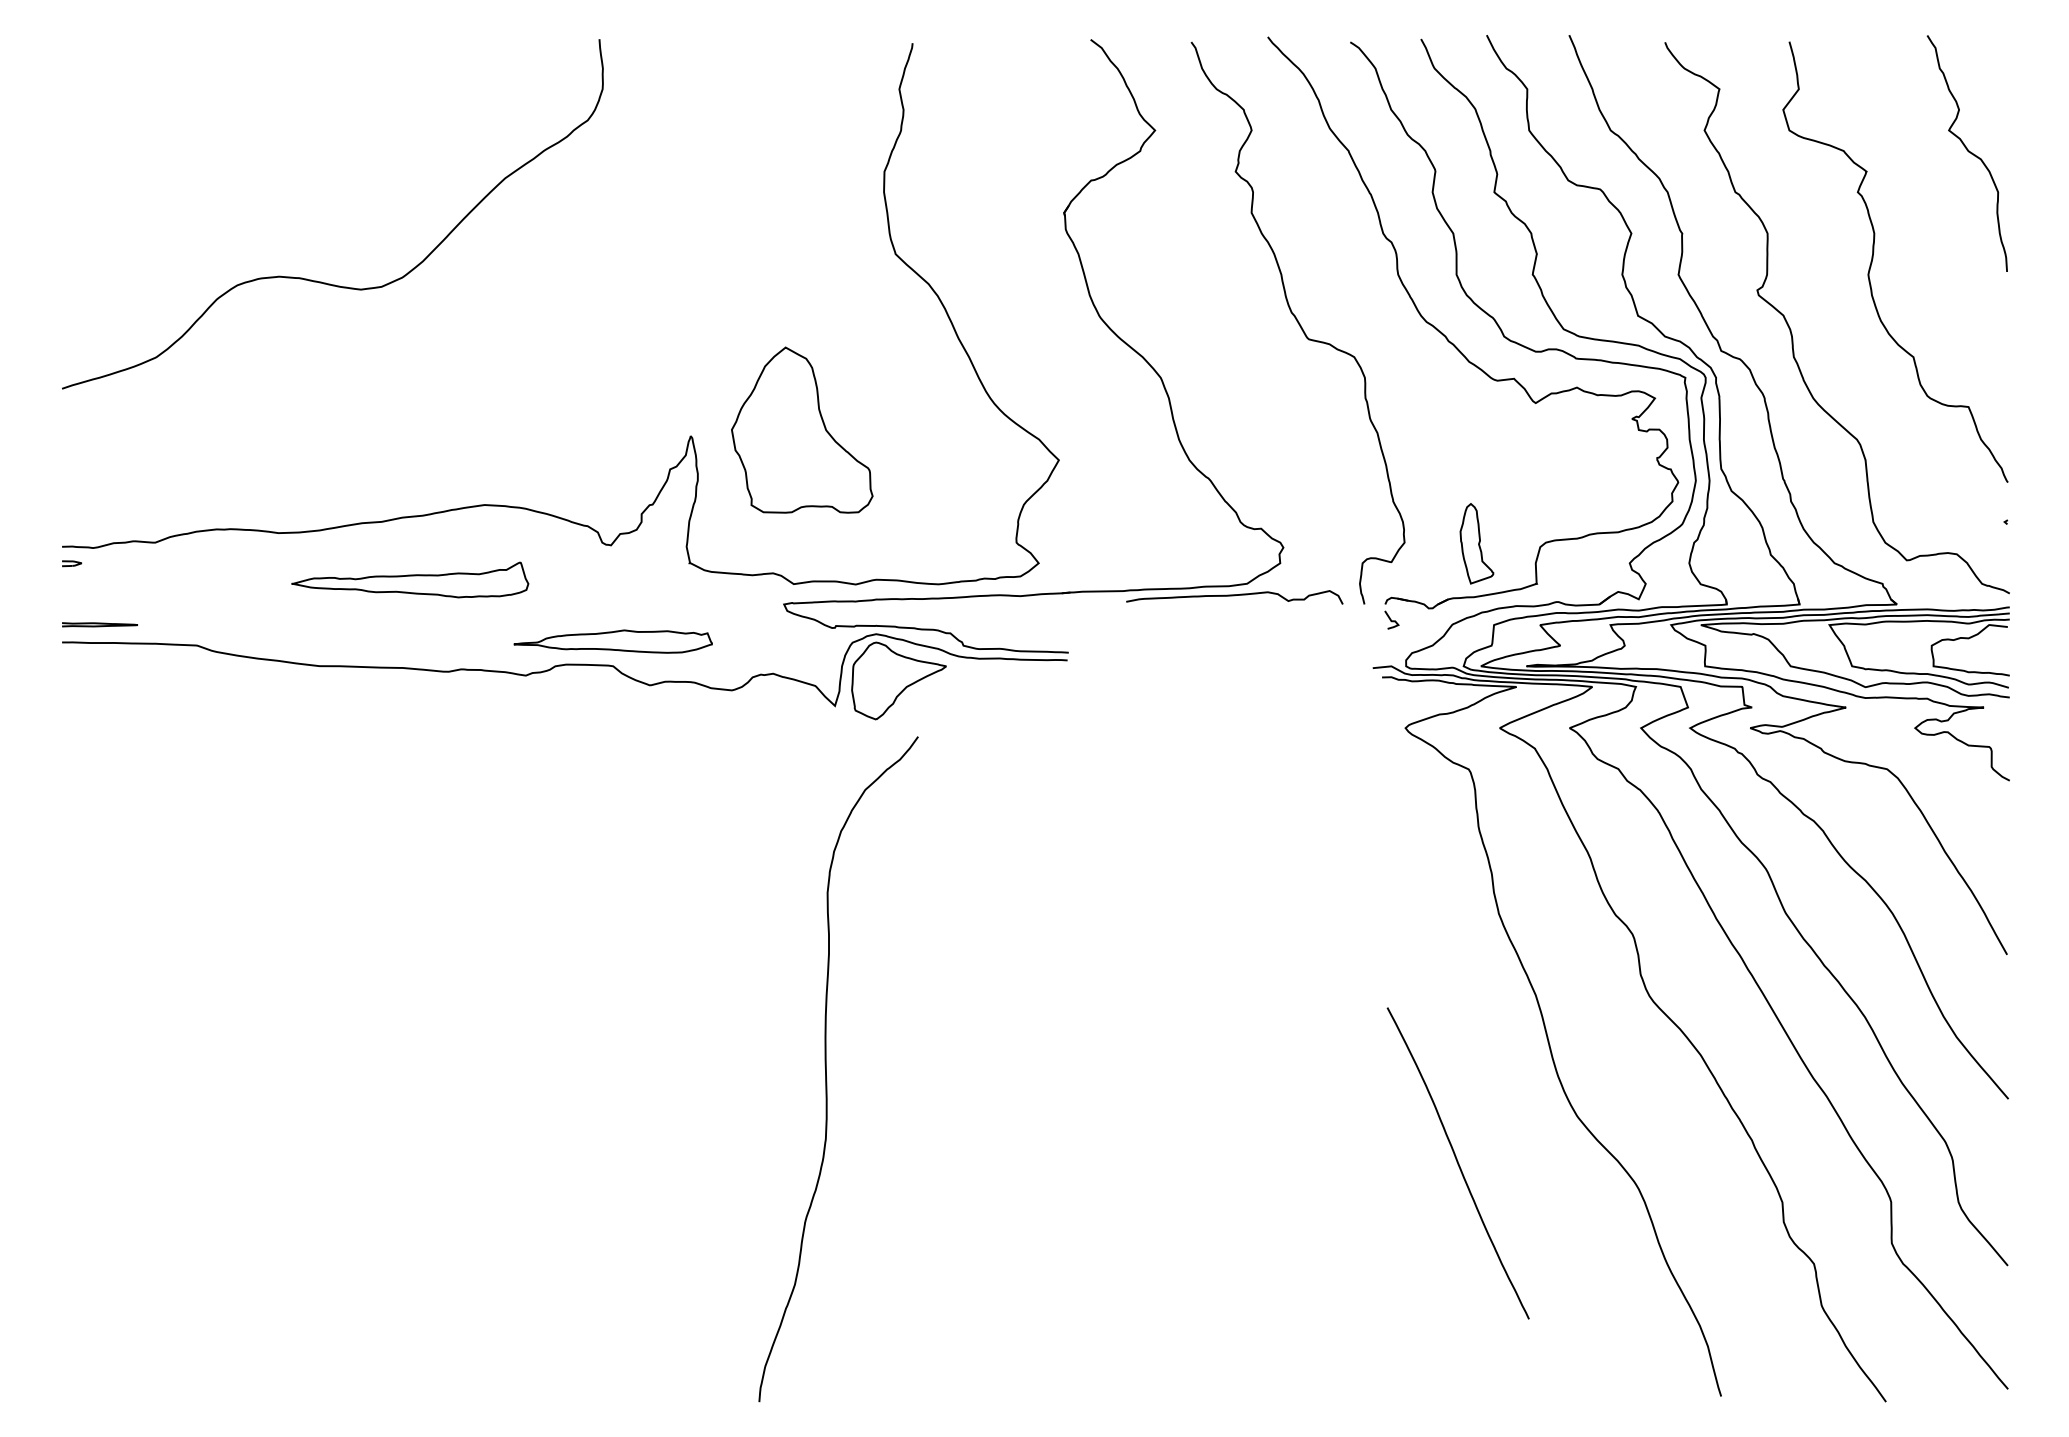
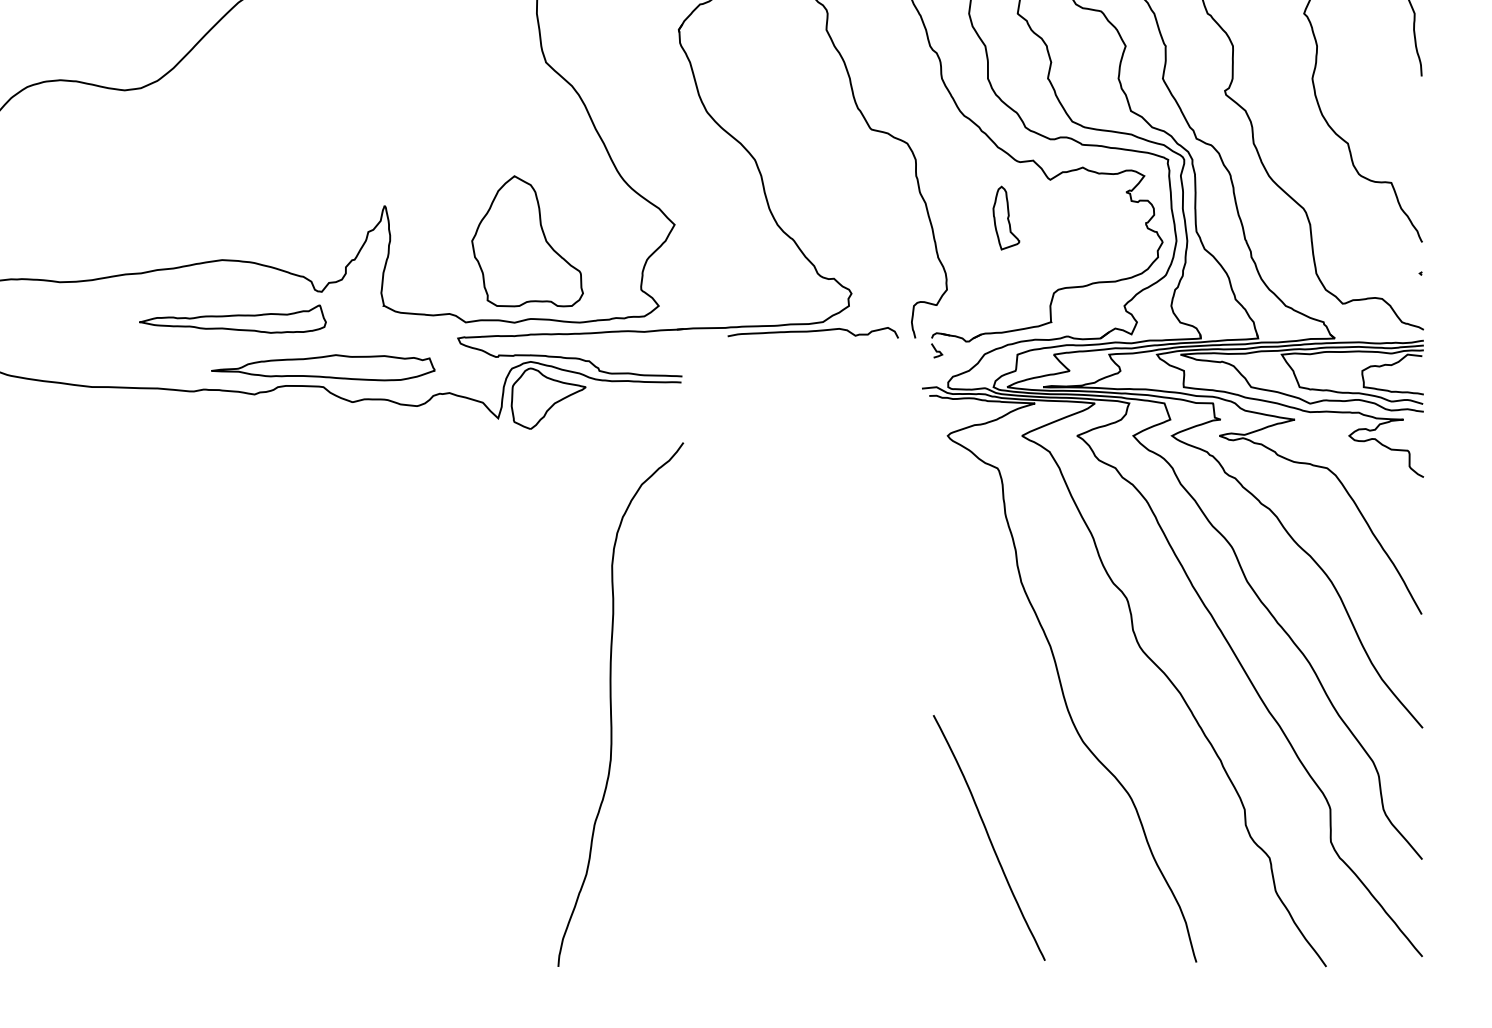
part: (802, 429) -> (527, 240), moved
part: (1476, 543) -> (1006, 217), moved
part: (410, 579) -> (233, 318), moved
part: (613, 641) -> (323, 367), size x1.43
curve: (826, 1069) -> (611, 704), moved
curve: (1457, 1163) -> (988, 838), moved

